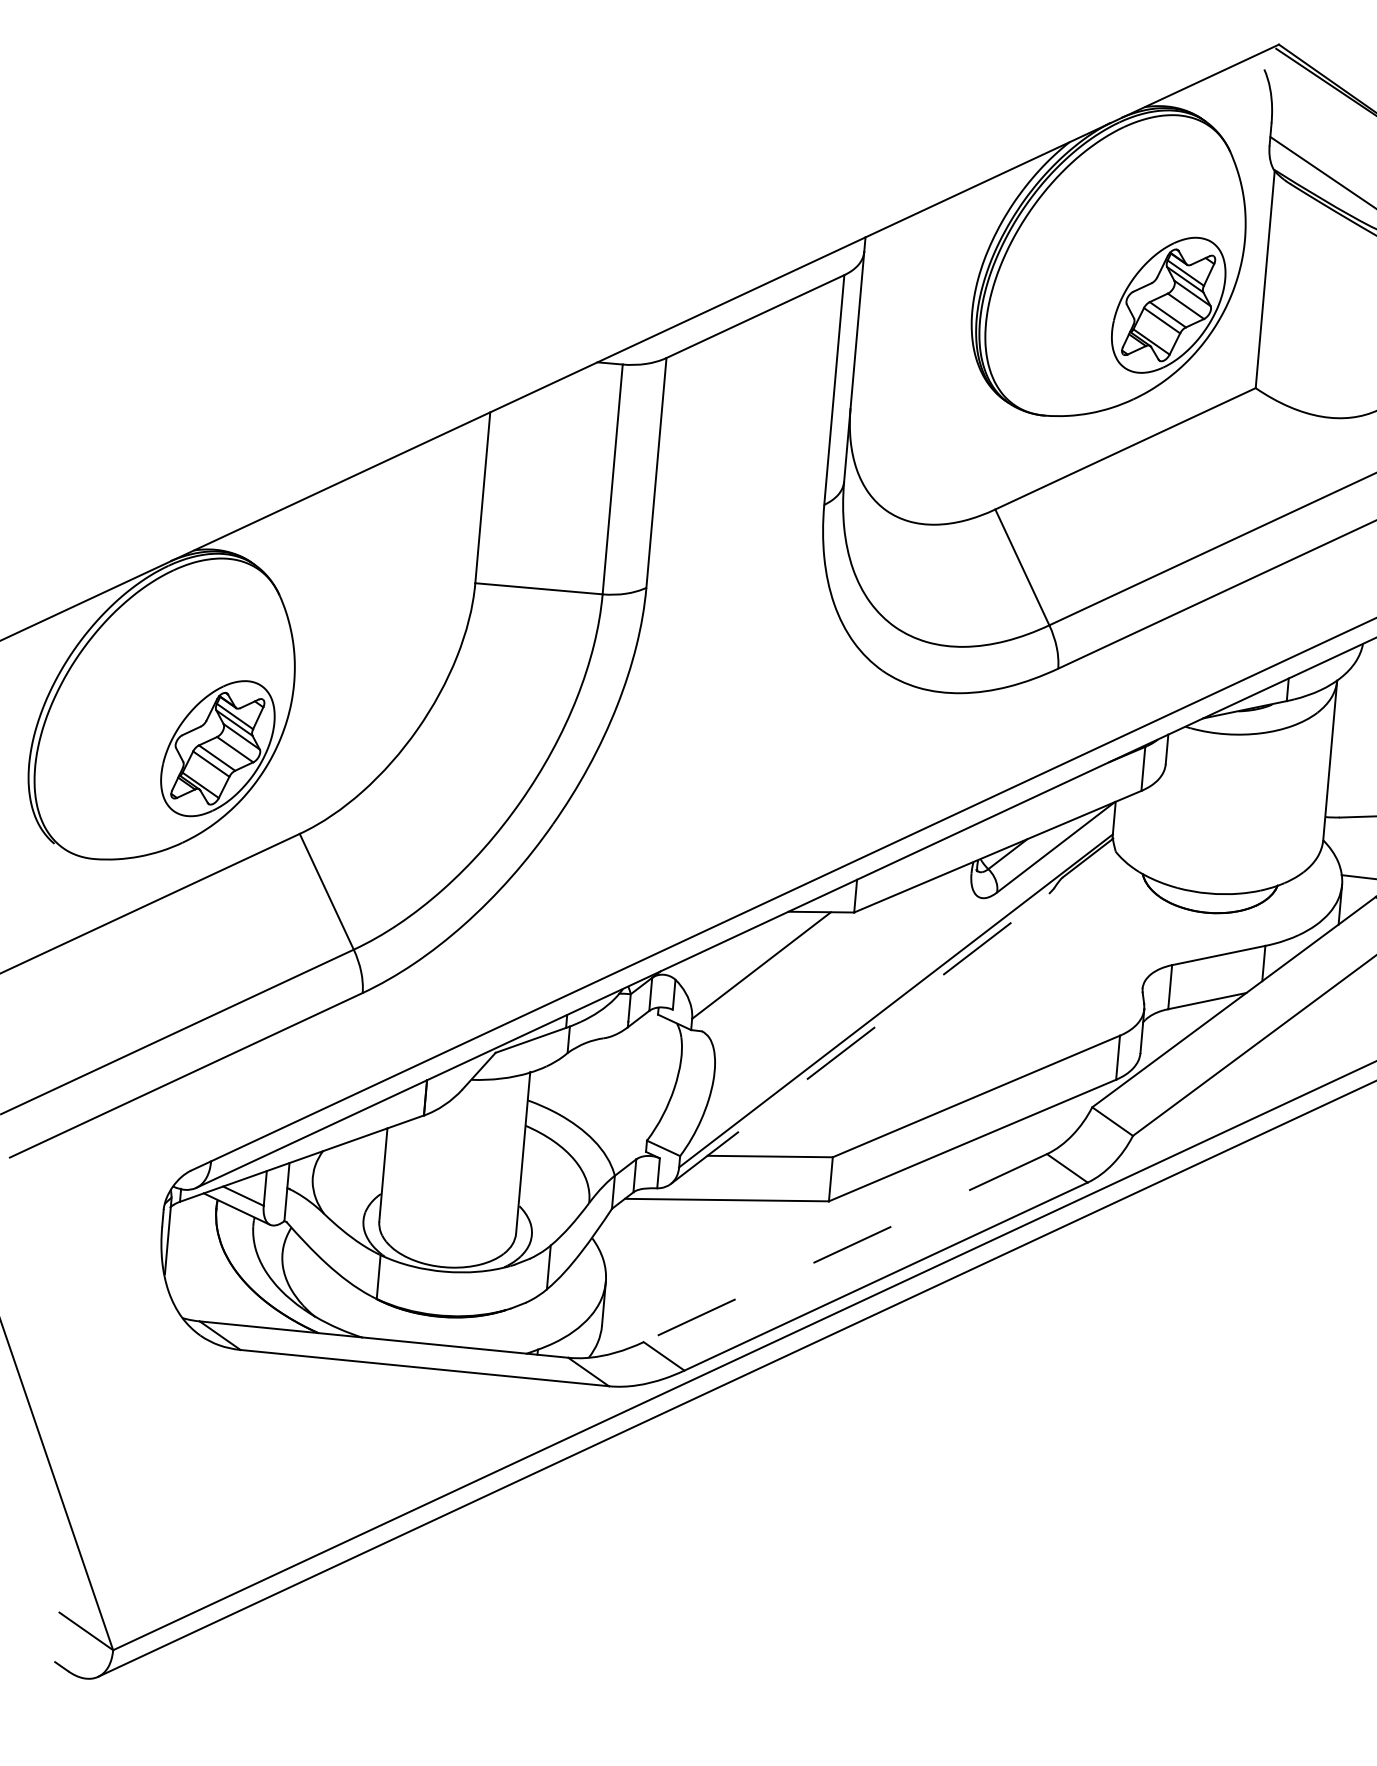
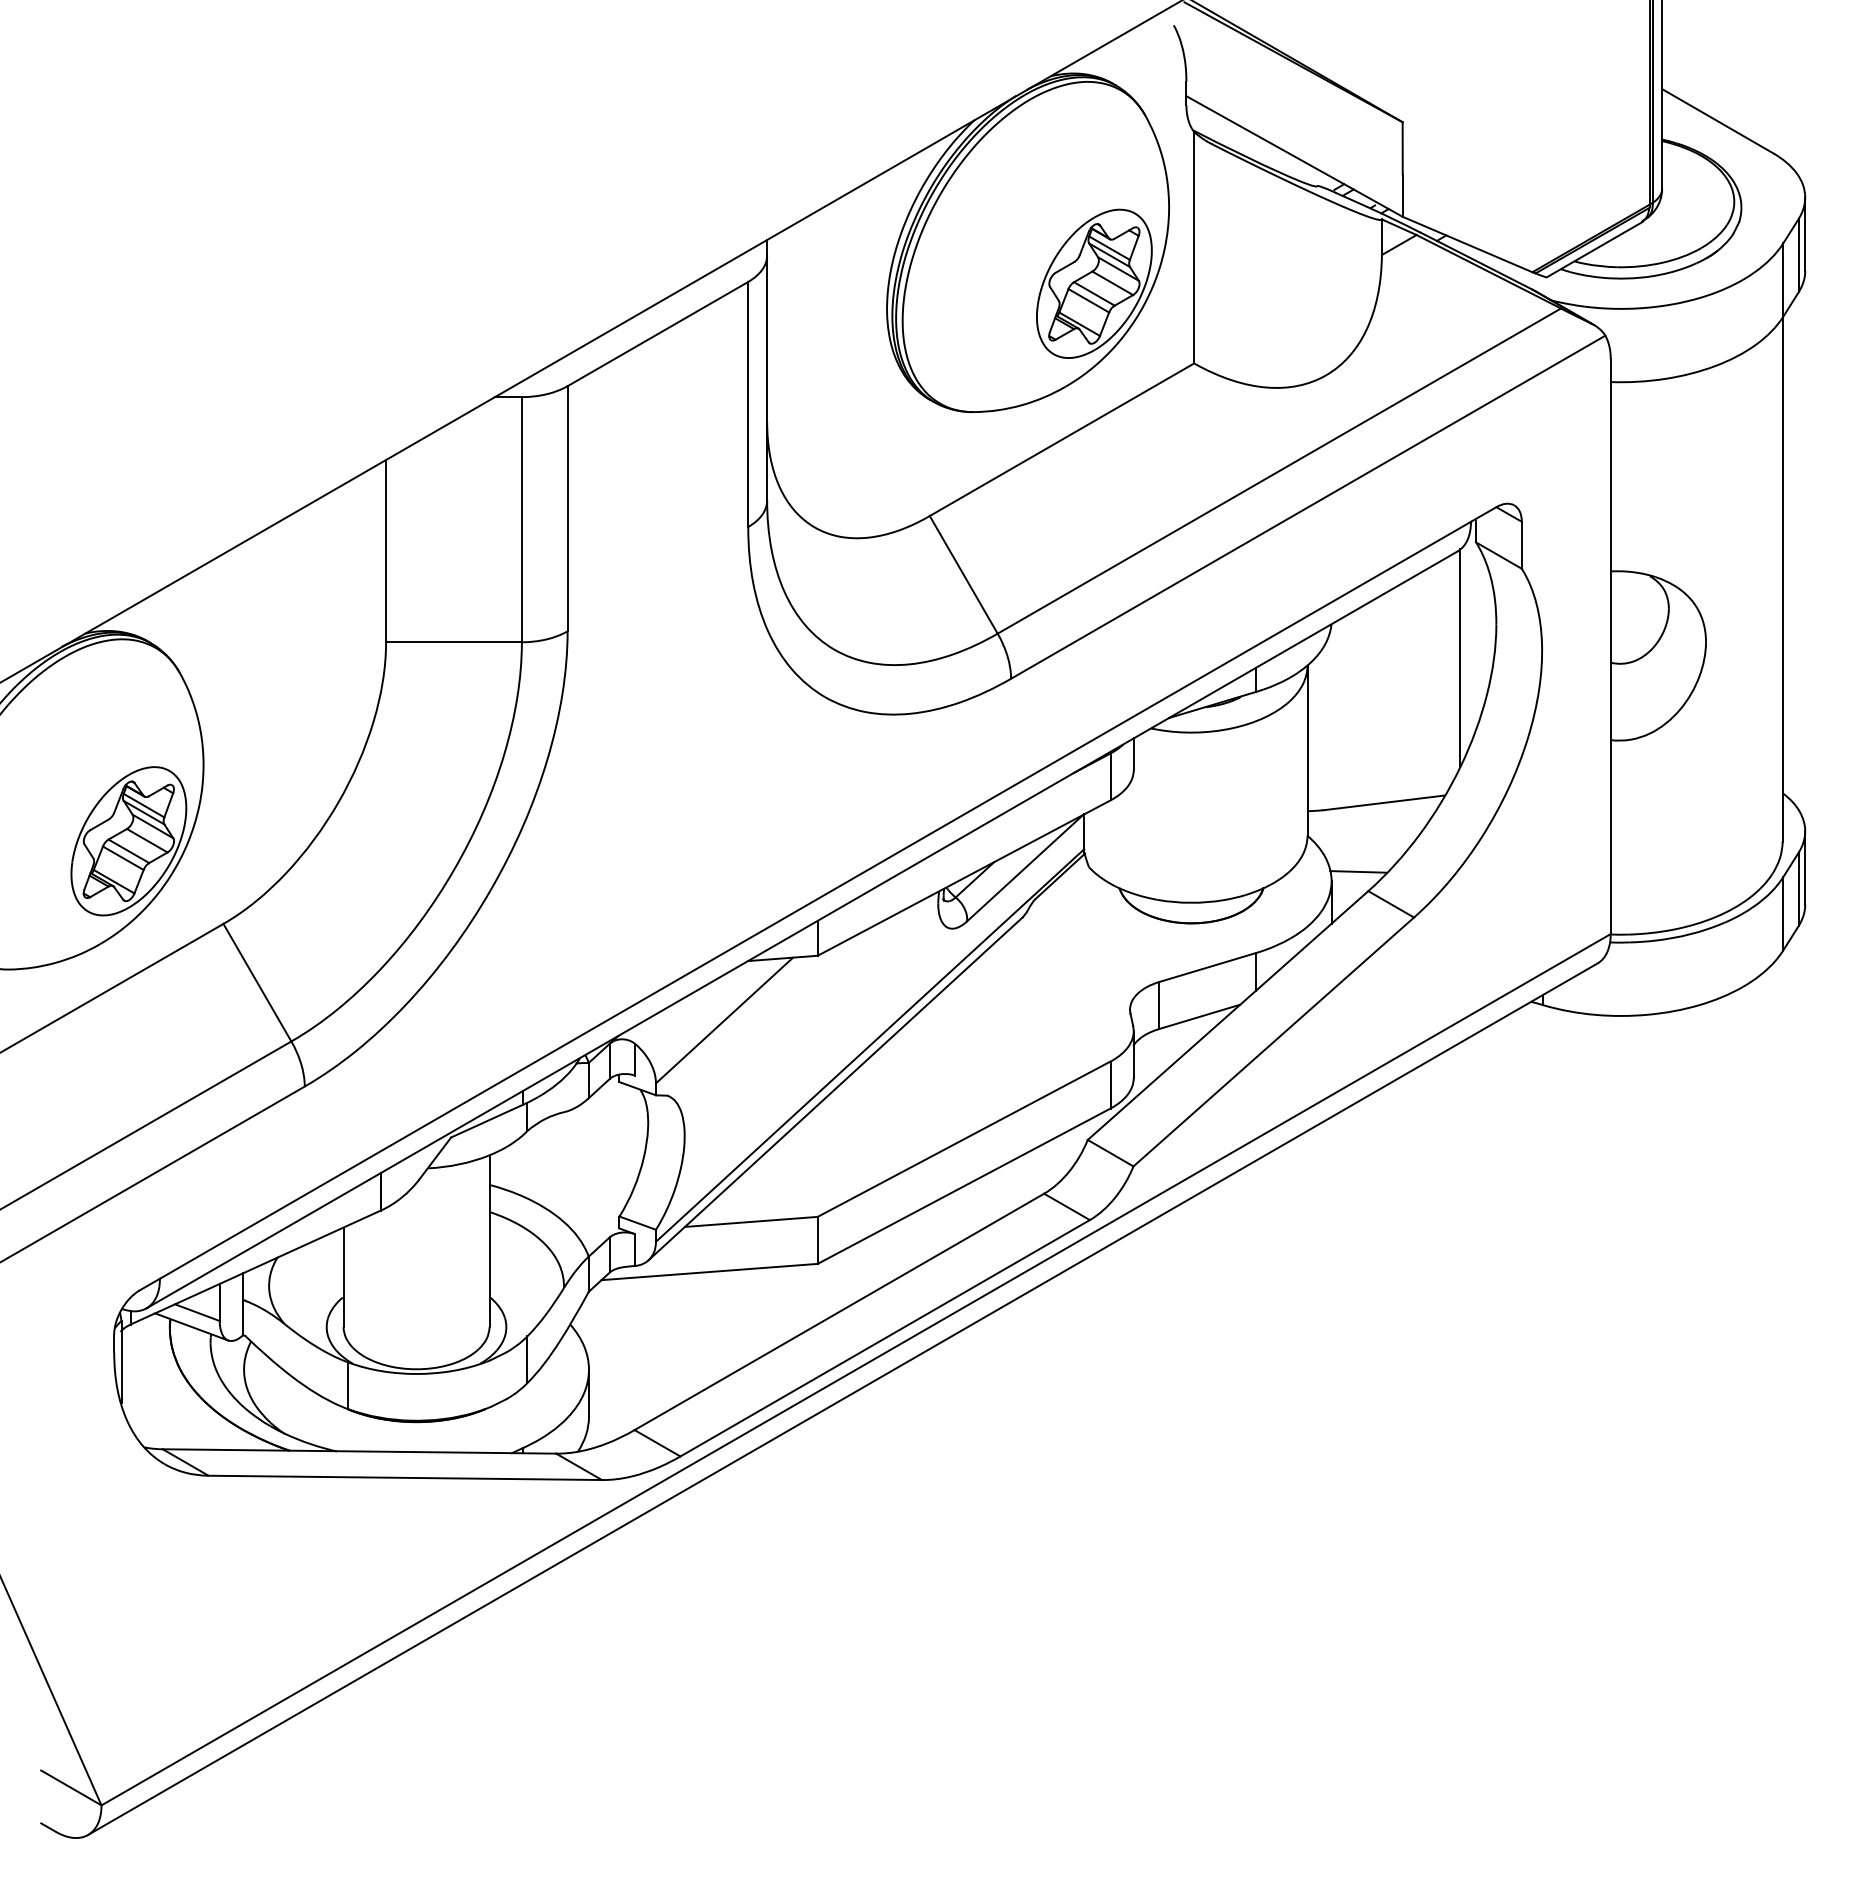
line: (860, 1038) -> (835, 1088), dashed -> solid
line: (844, 1248) -> (838, 1312), dashed -> solid

